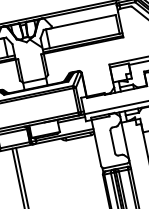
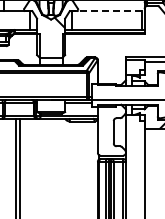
line: (80, 22) -> (106, 11), solid -> dashed

